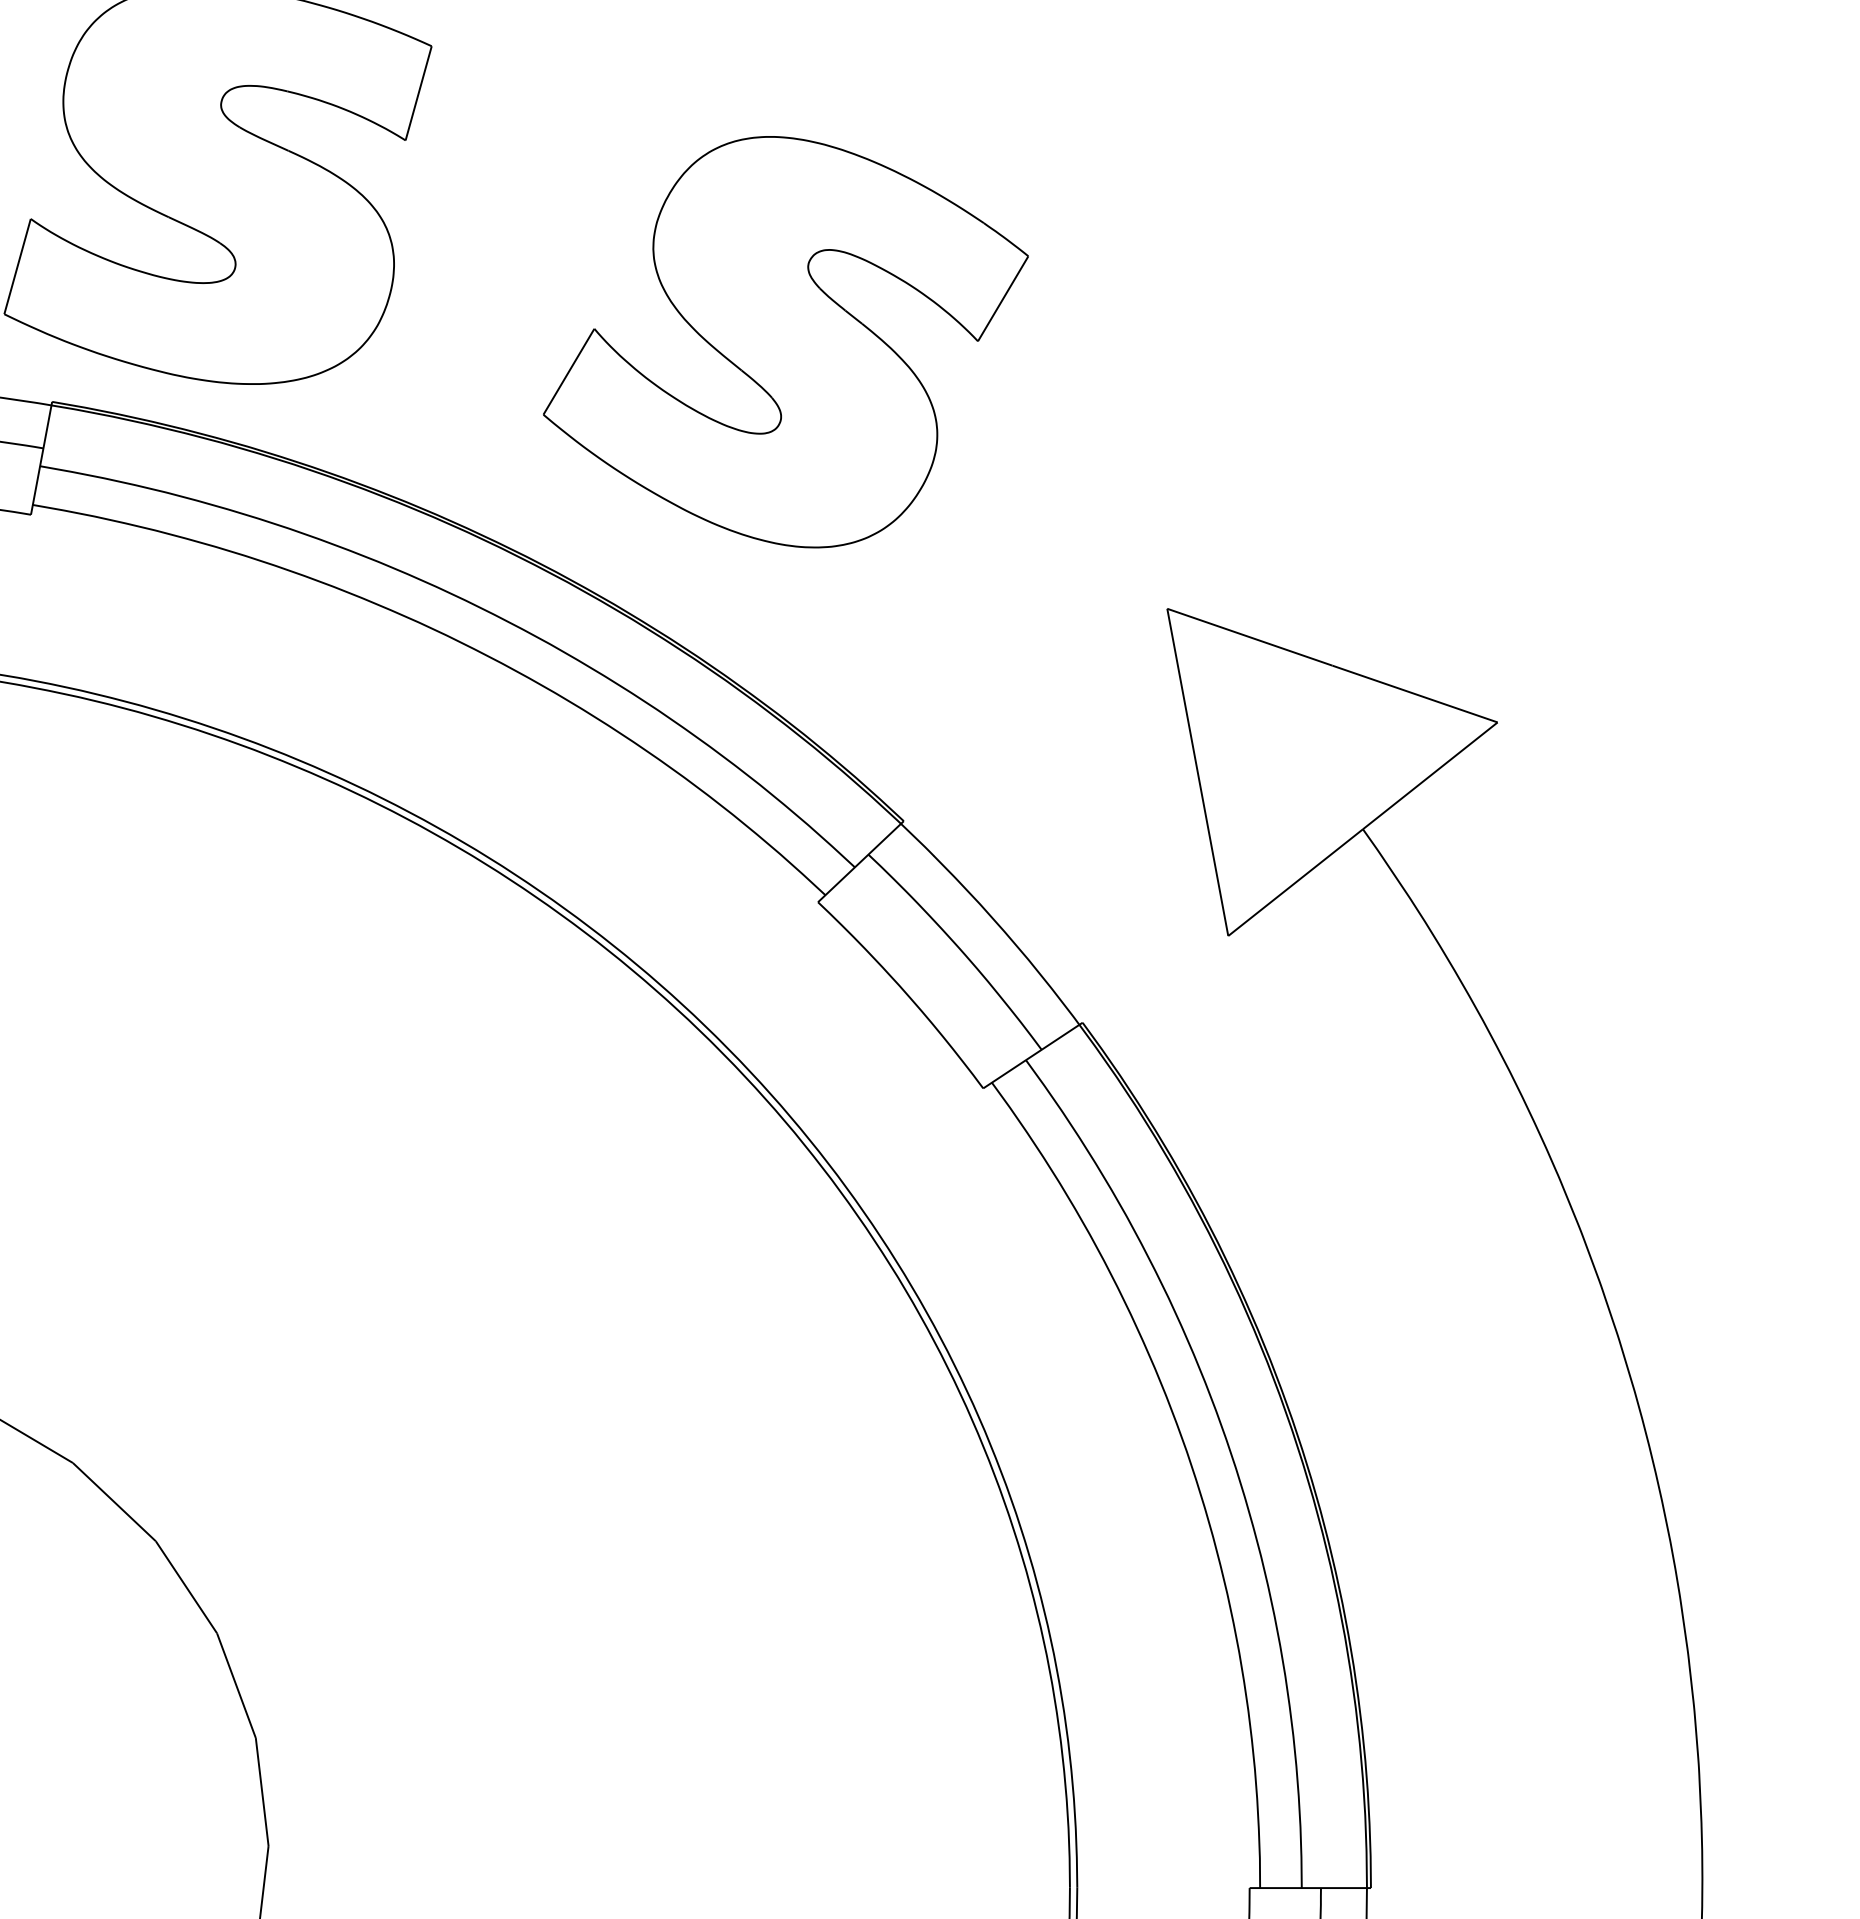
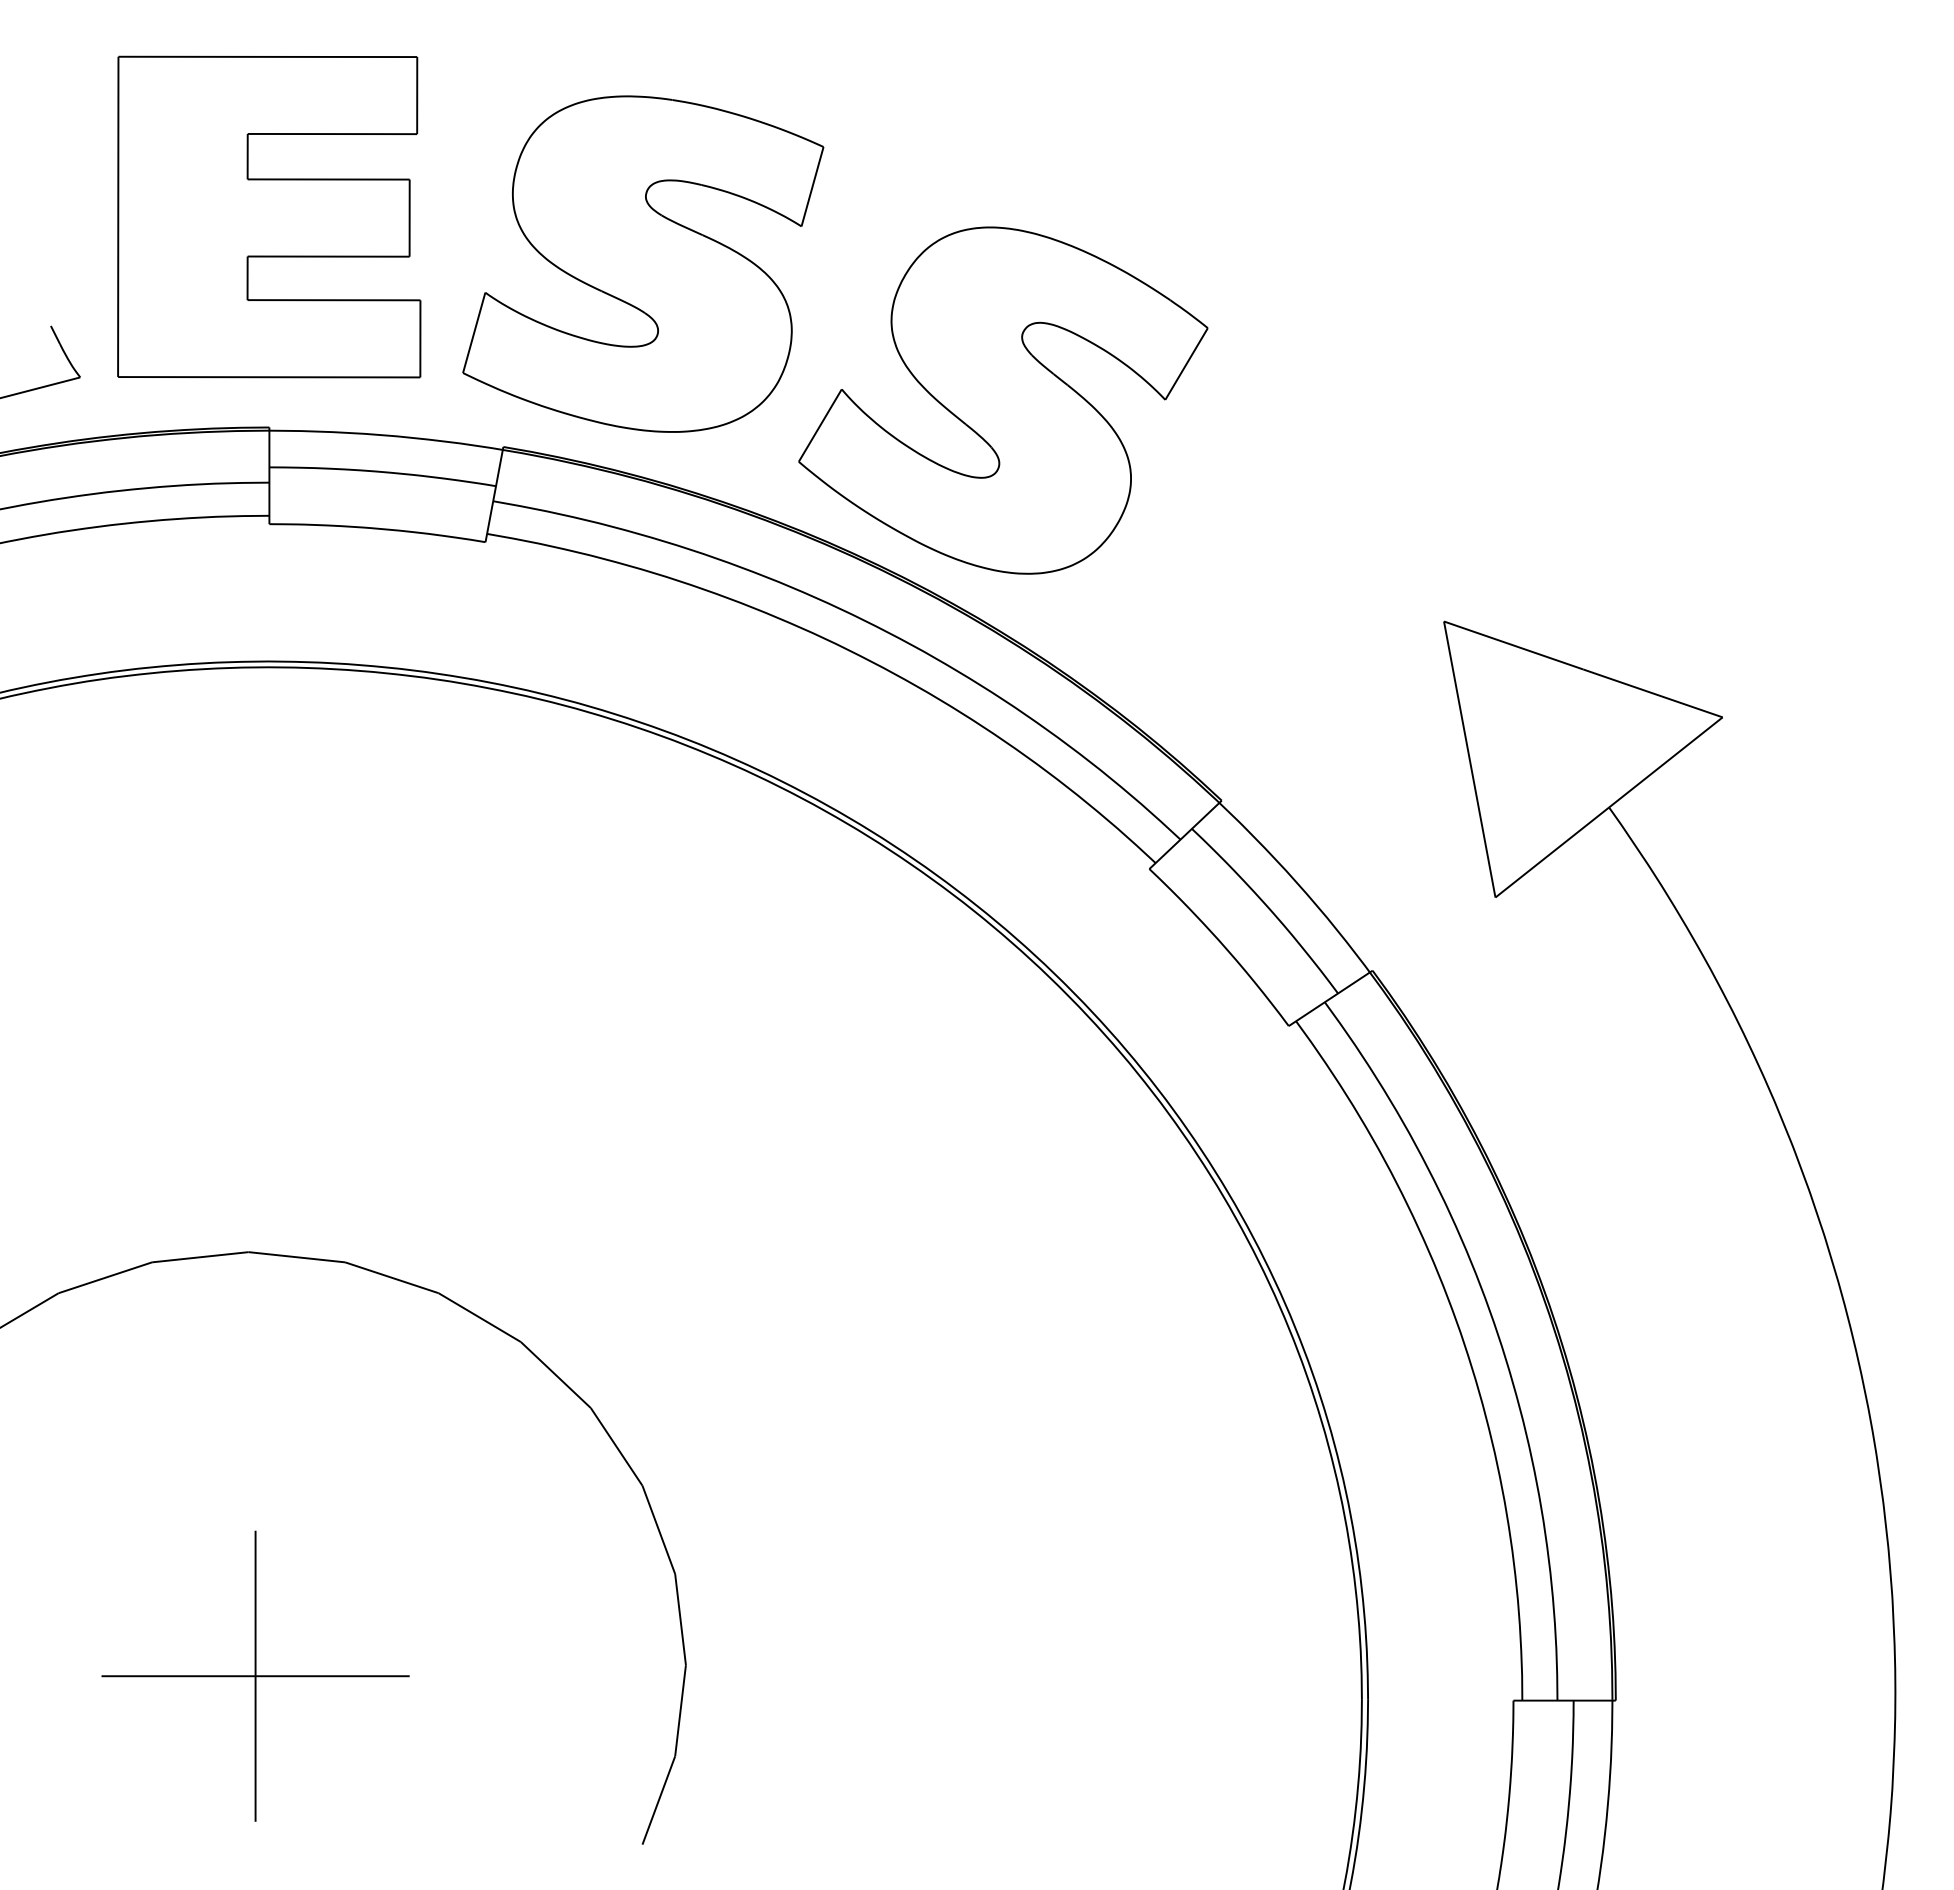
part: (786, 342) -> (1003, 400), moved

